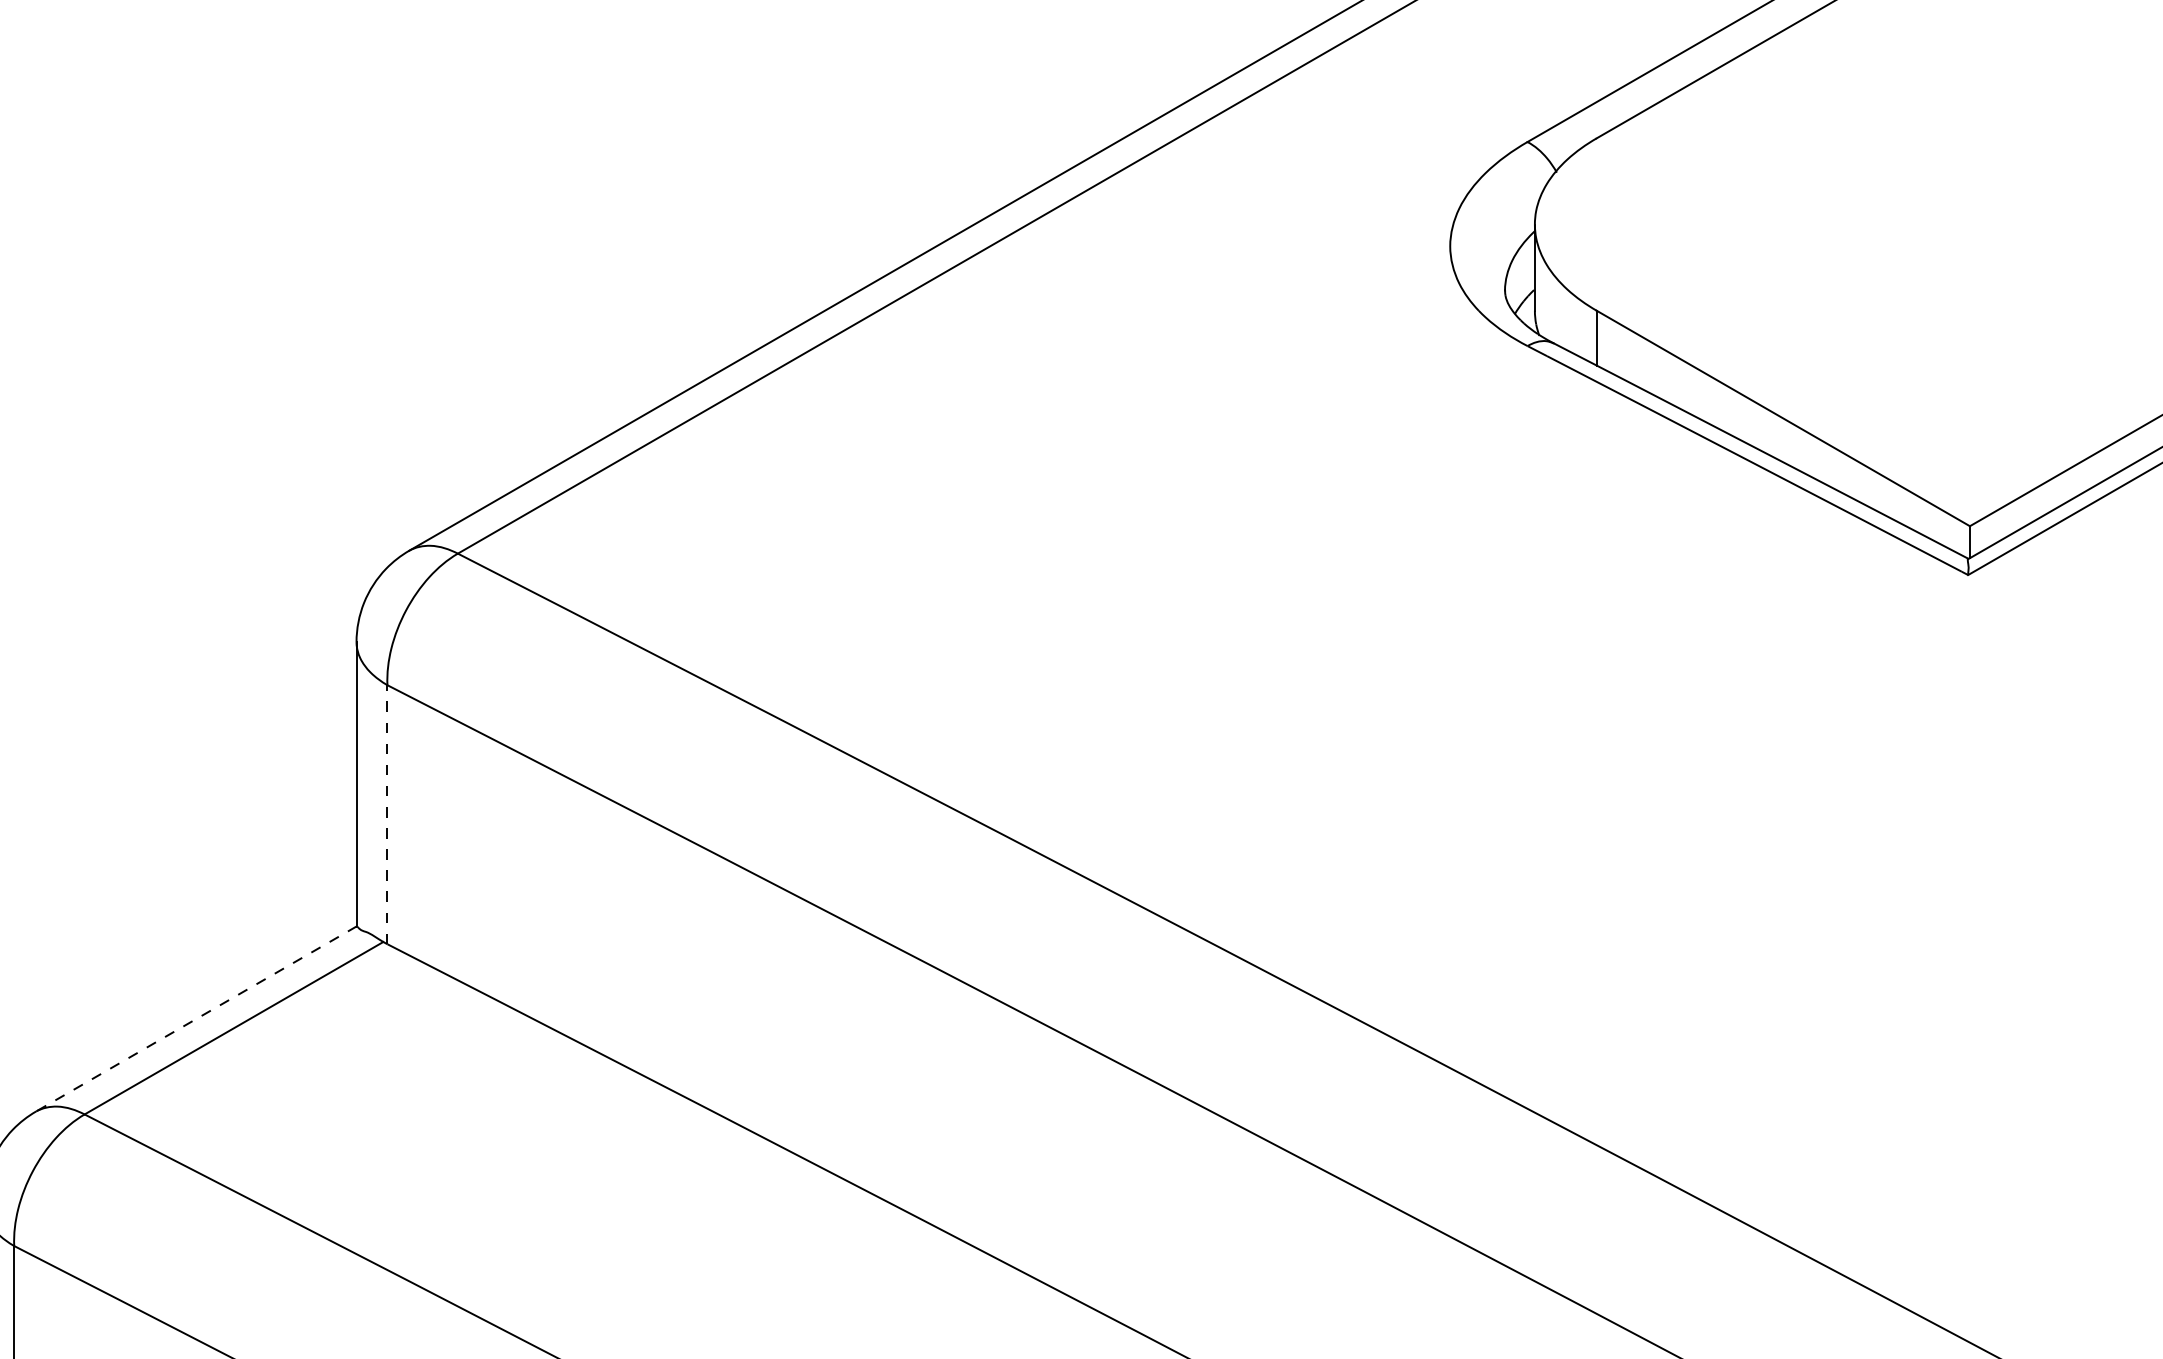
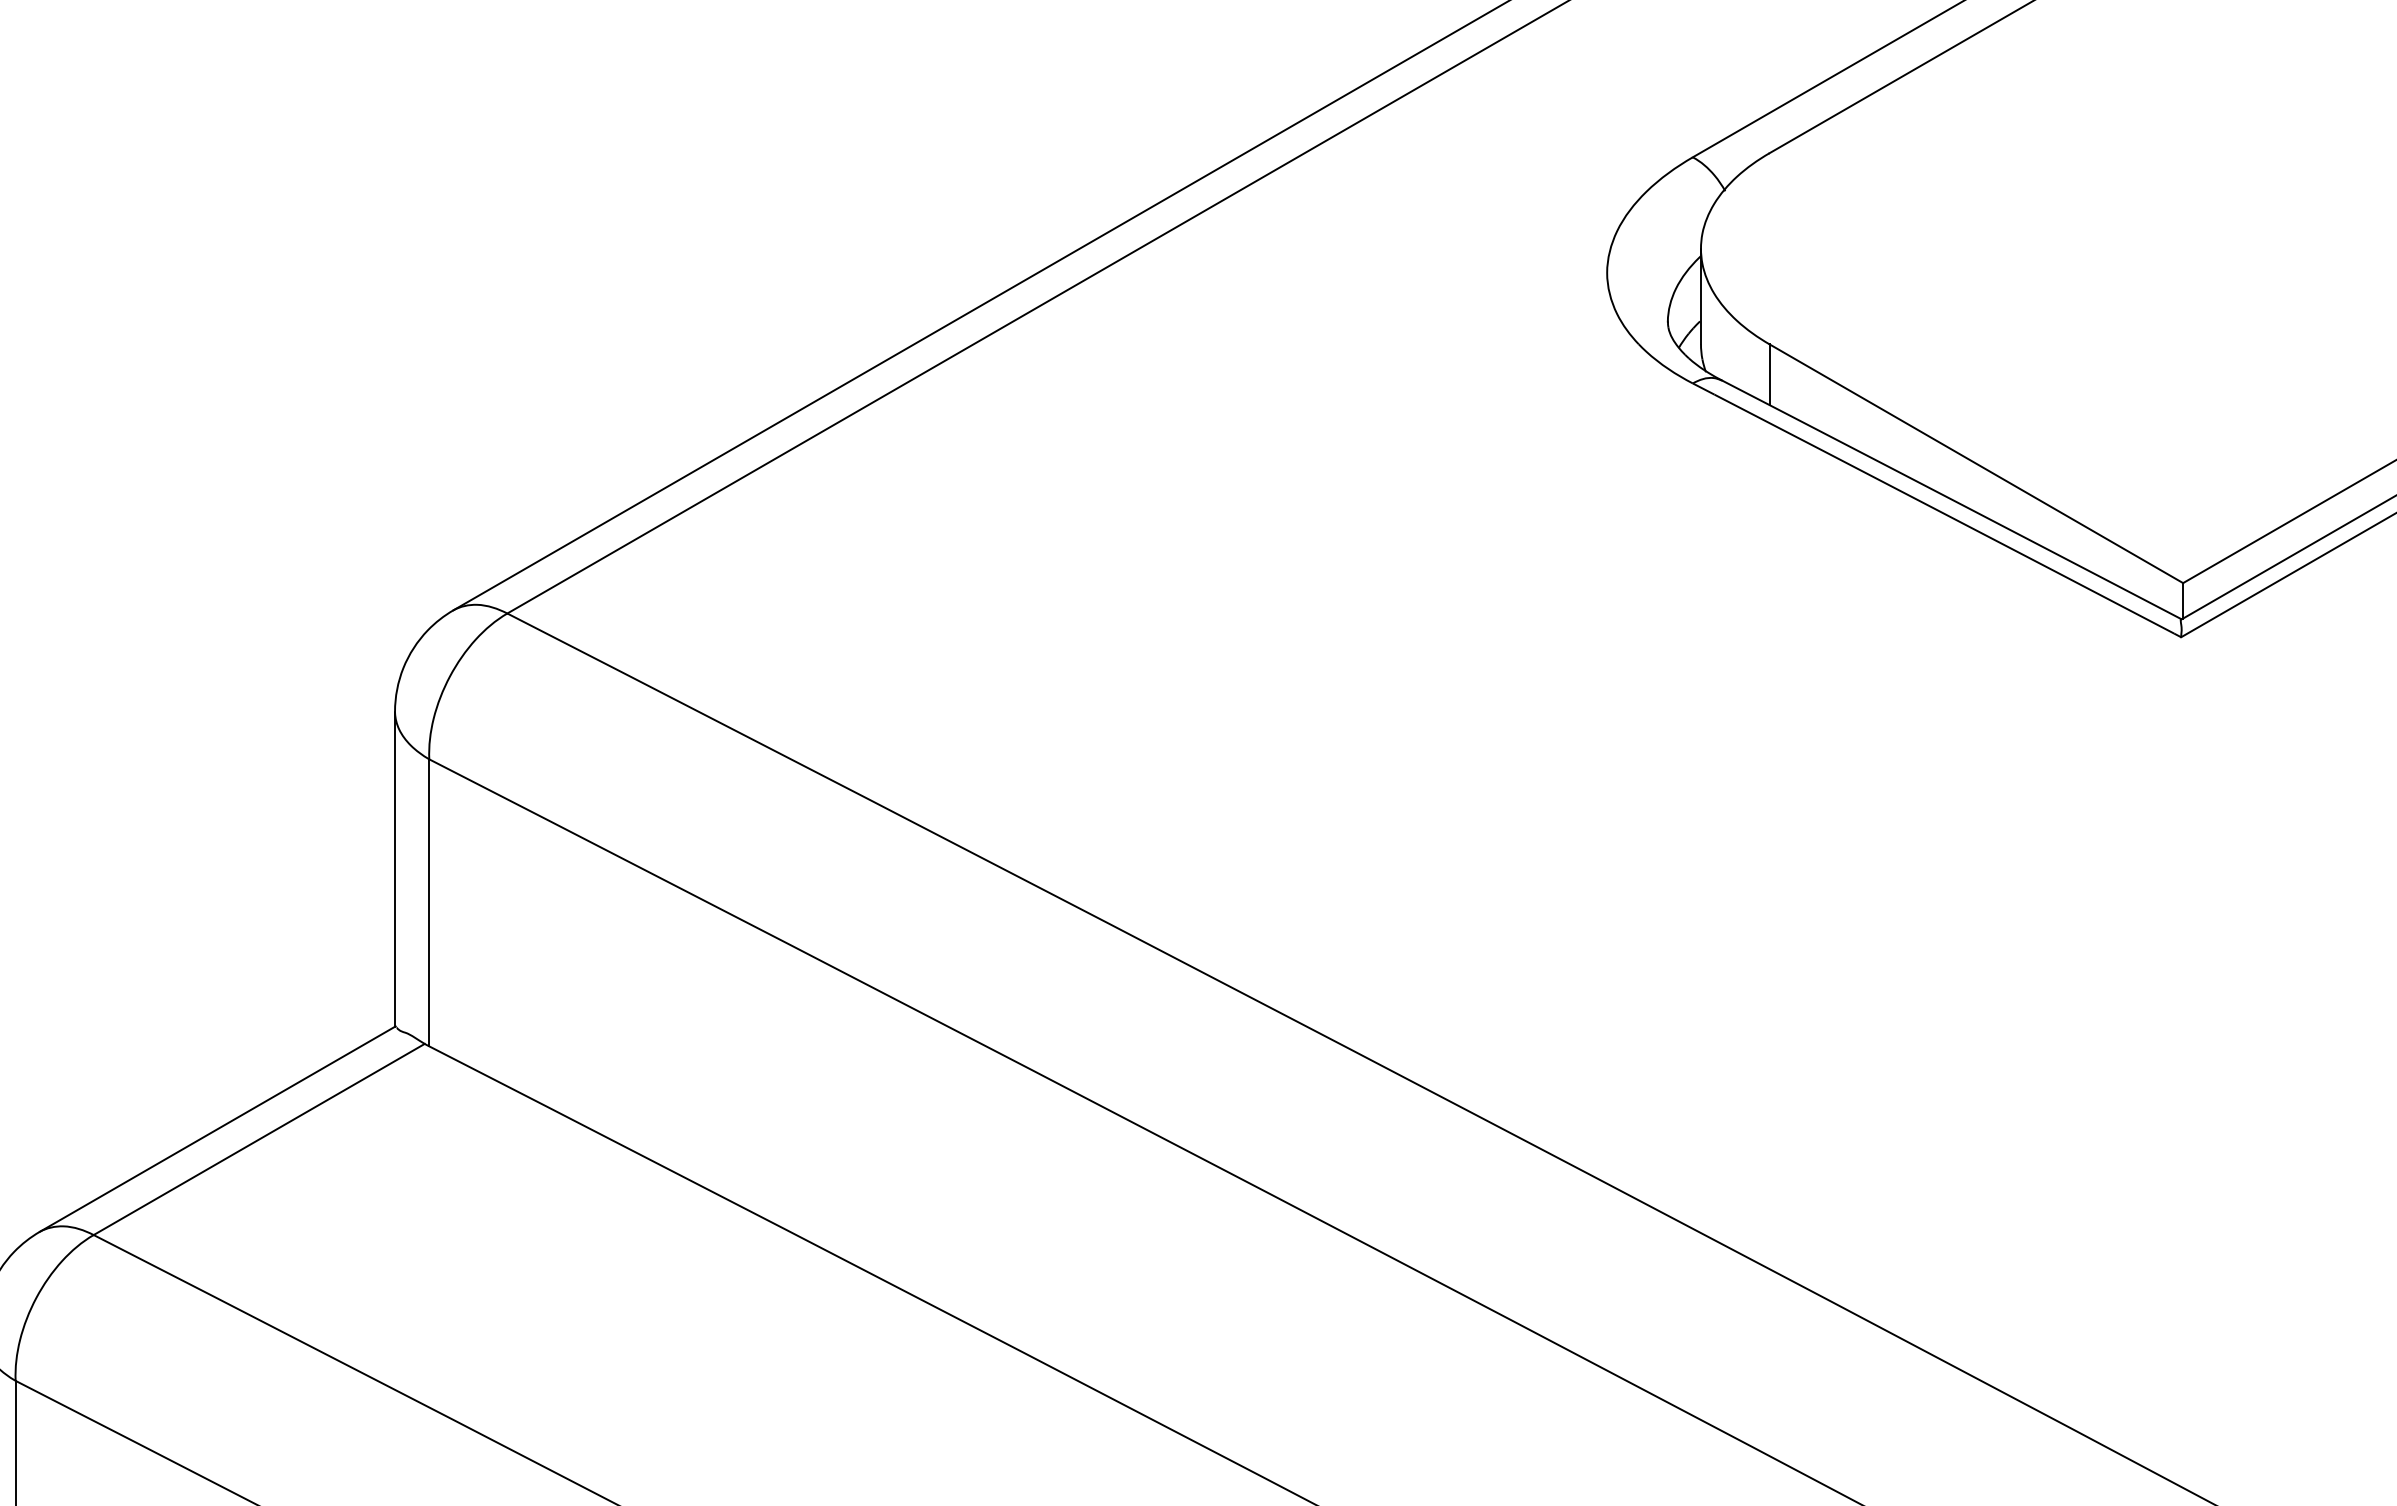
line: (387, 814) -> (429, 902), dashed -> solid
line: (196, 1019) -> (217, 1129), dashed -> solid

